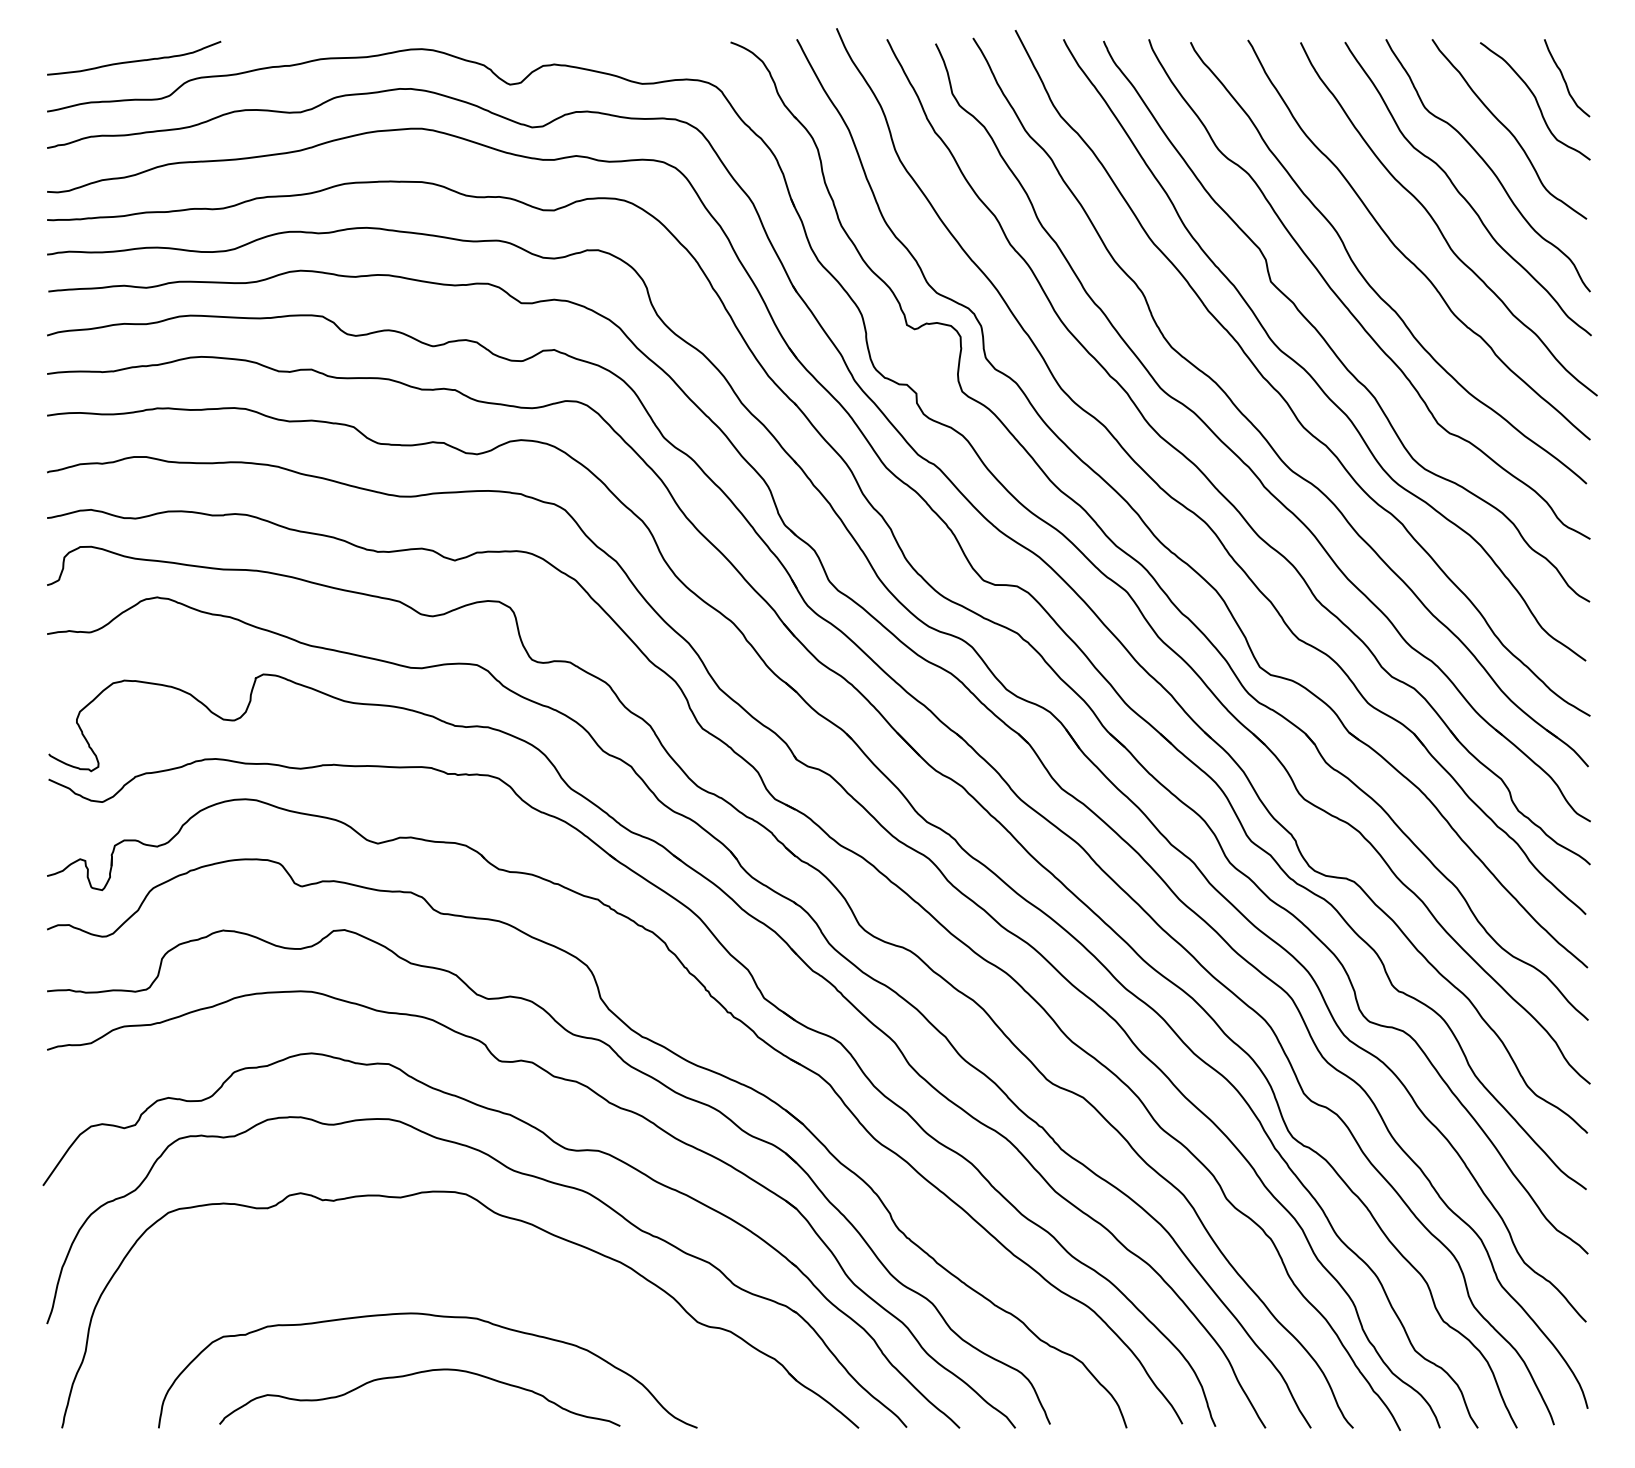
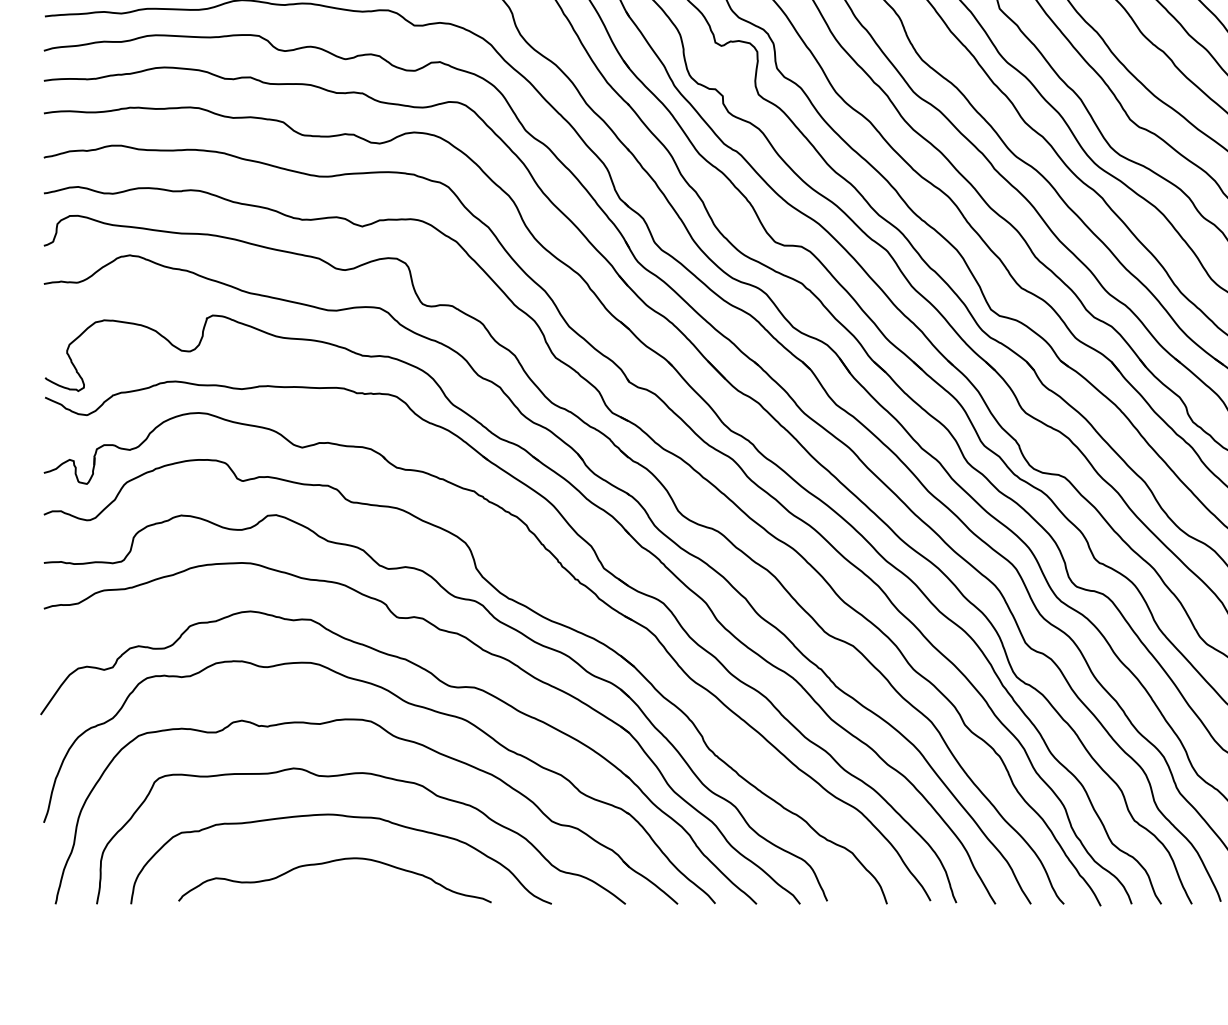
curve: (469, 1263) -> (373, 775), added

